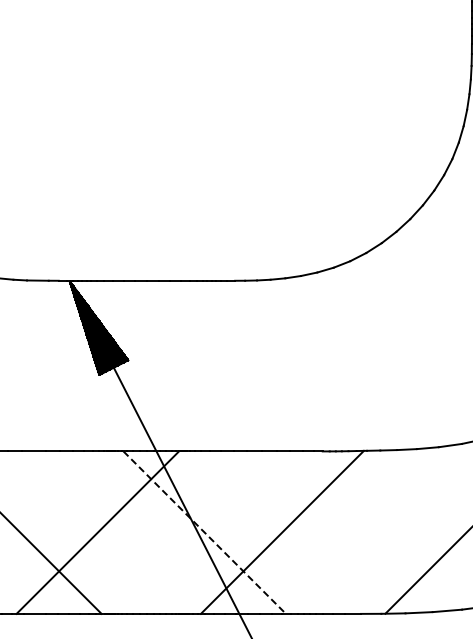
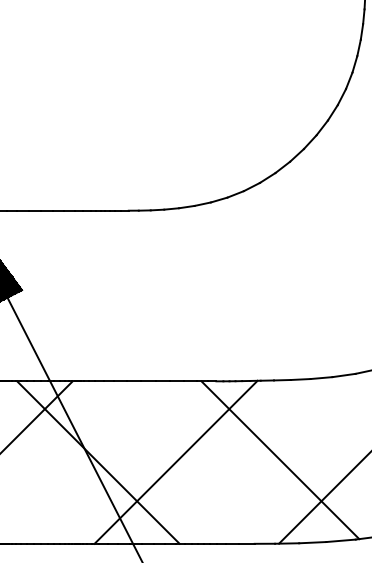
line: (386, 530) -> (280, 460), added
line: (204, 532) -> (98, 462), dashed -> solid

